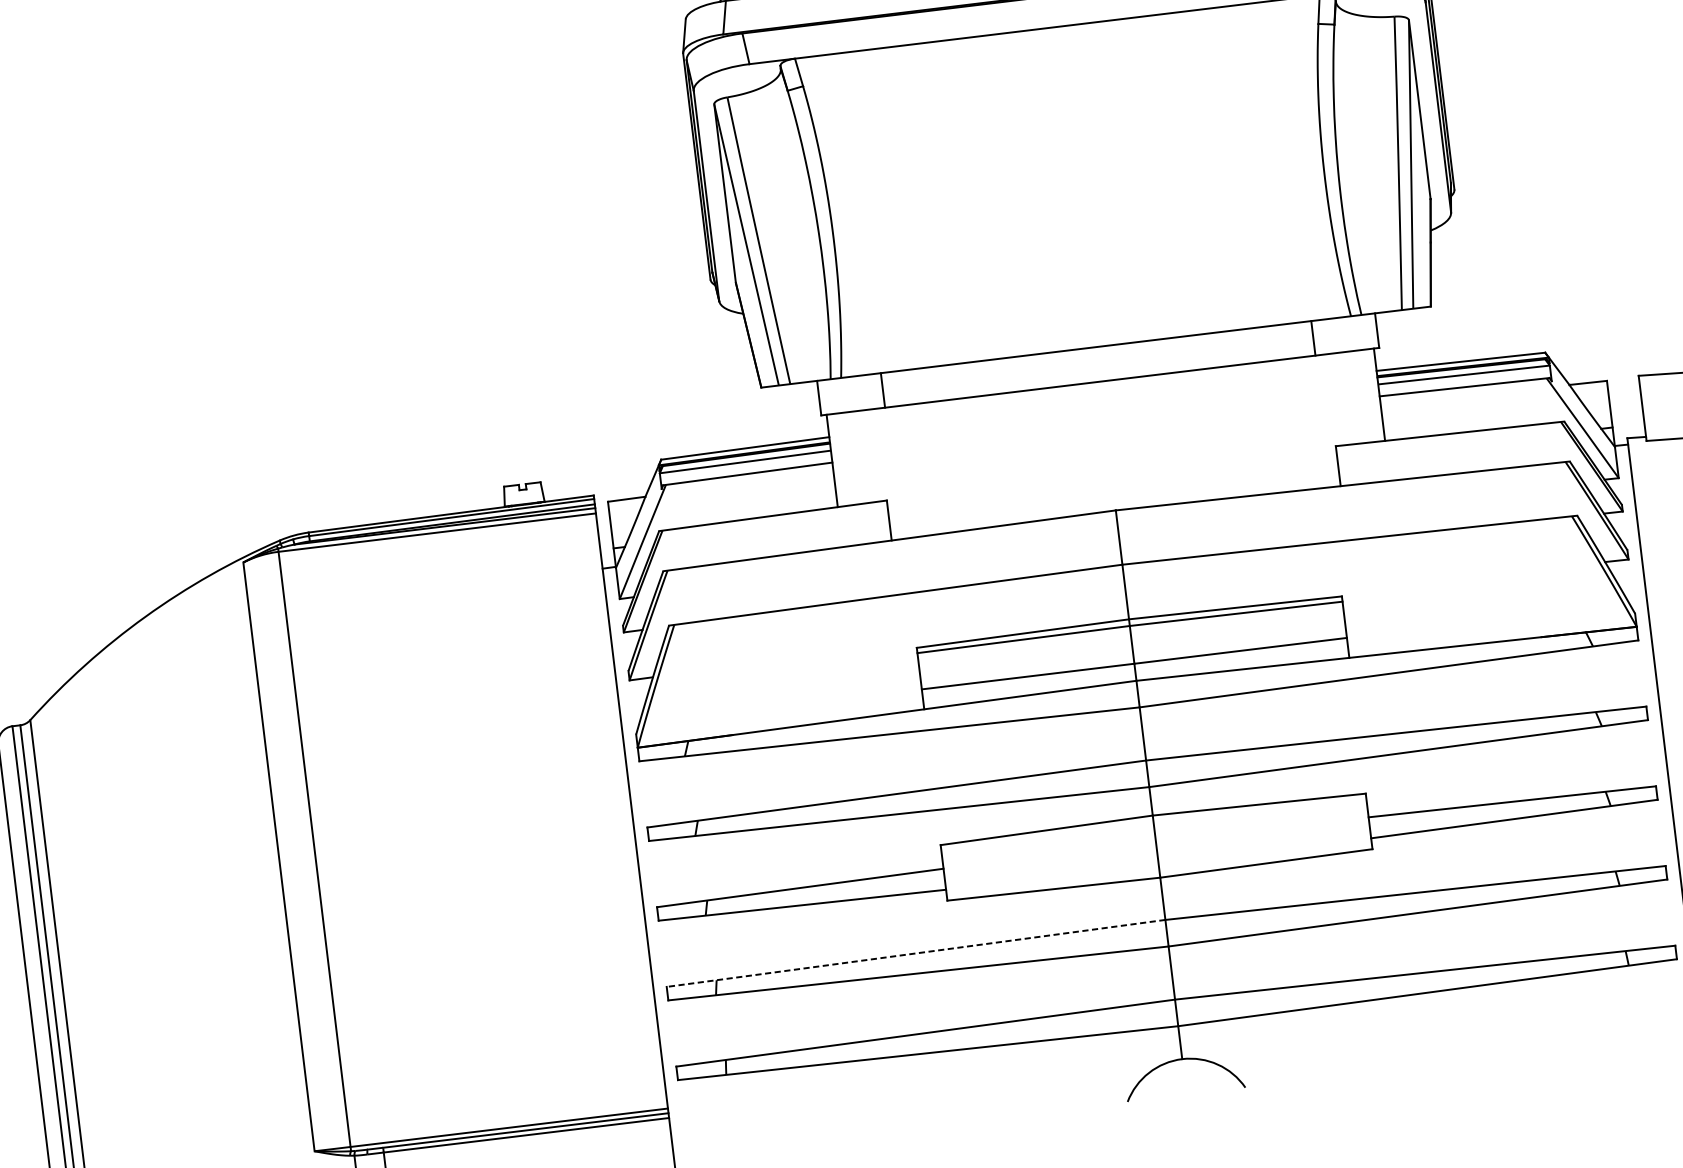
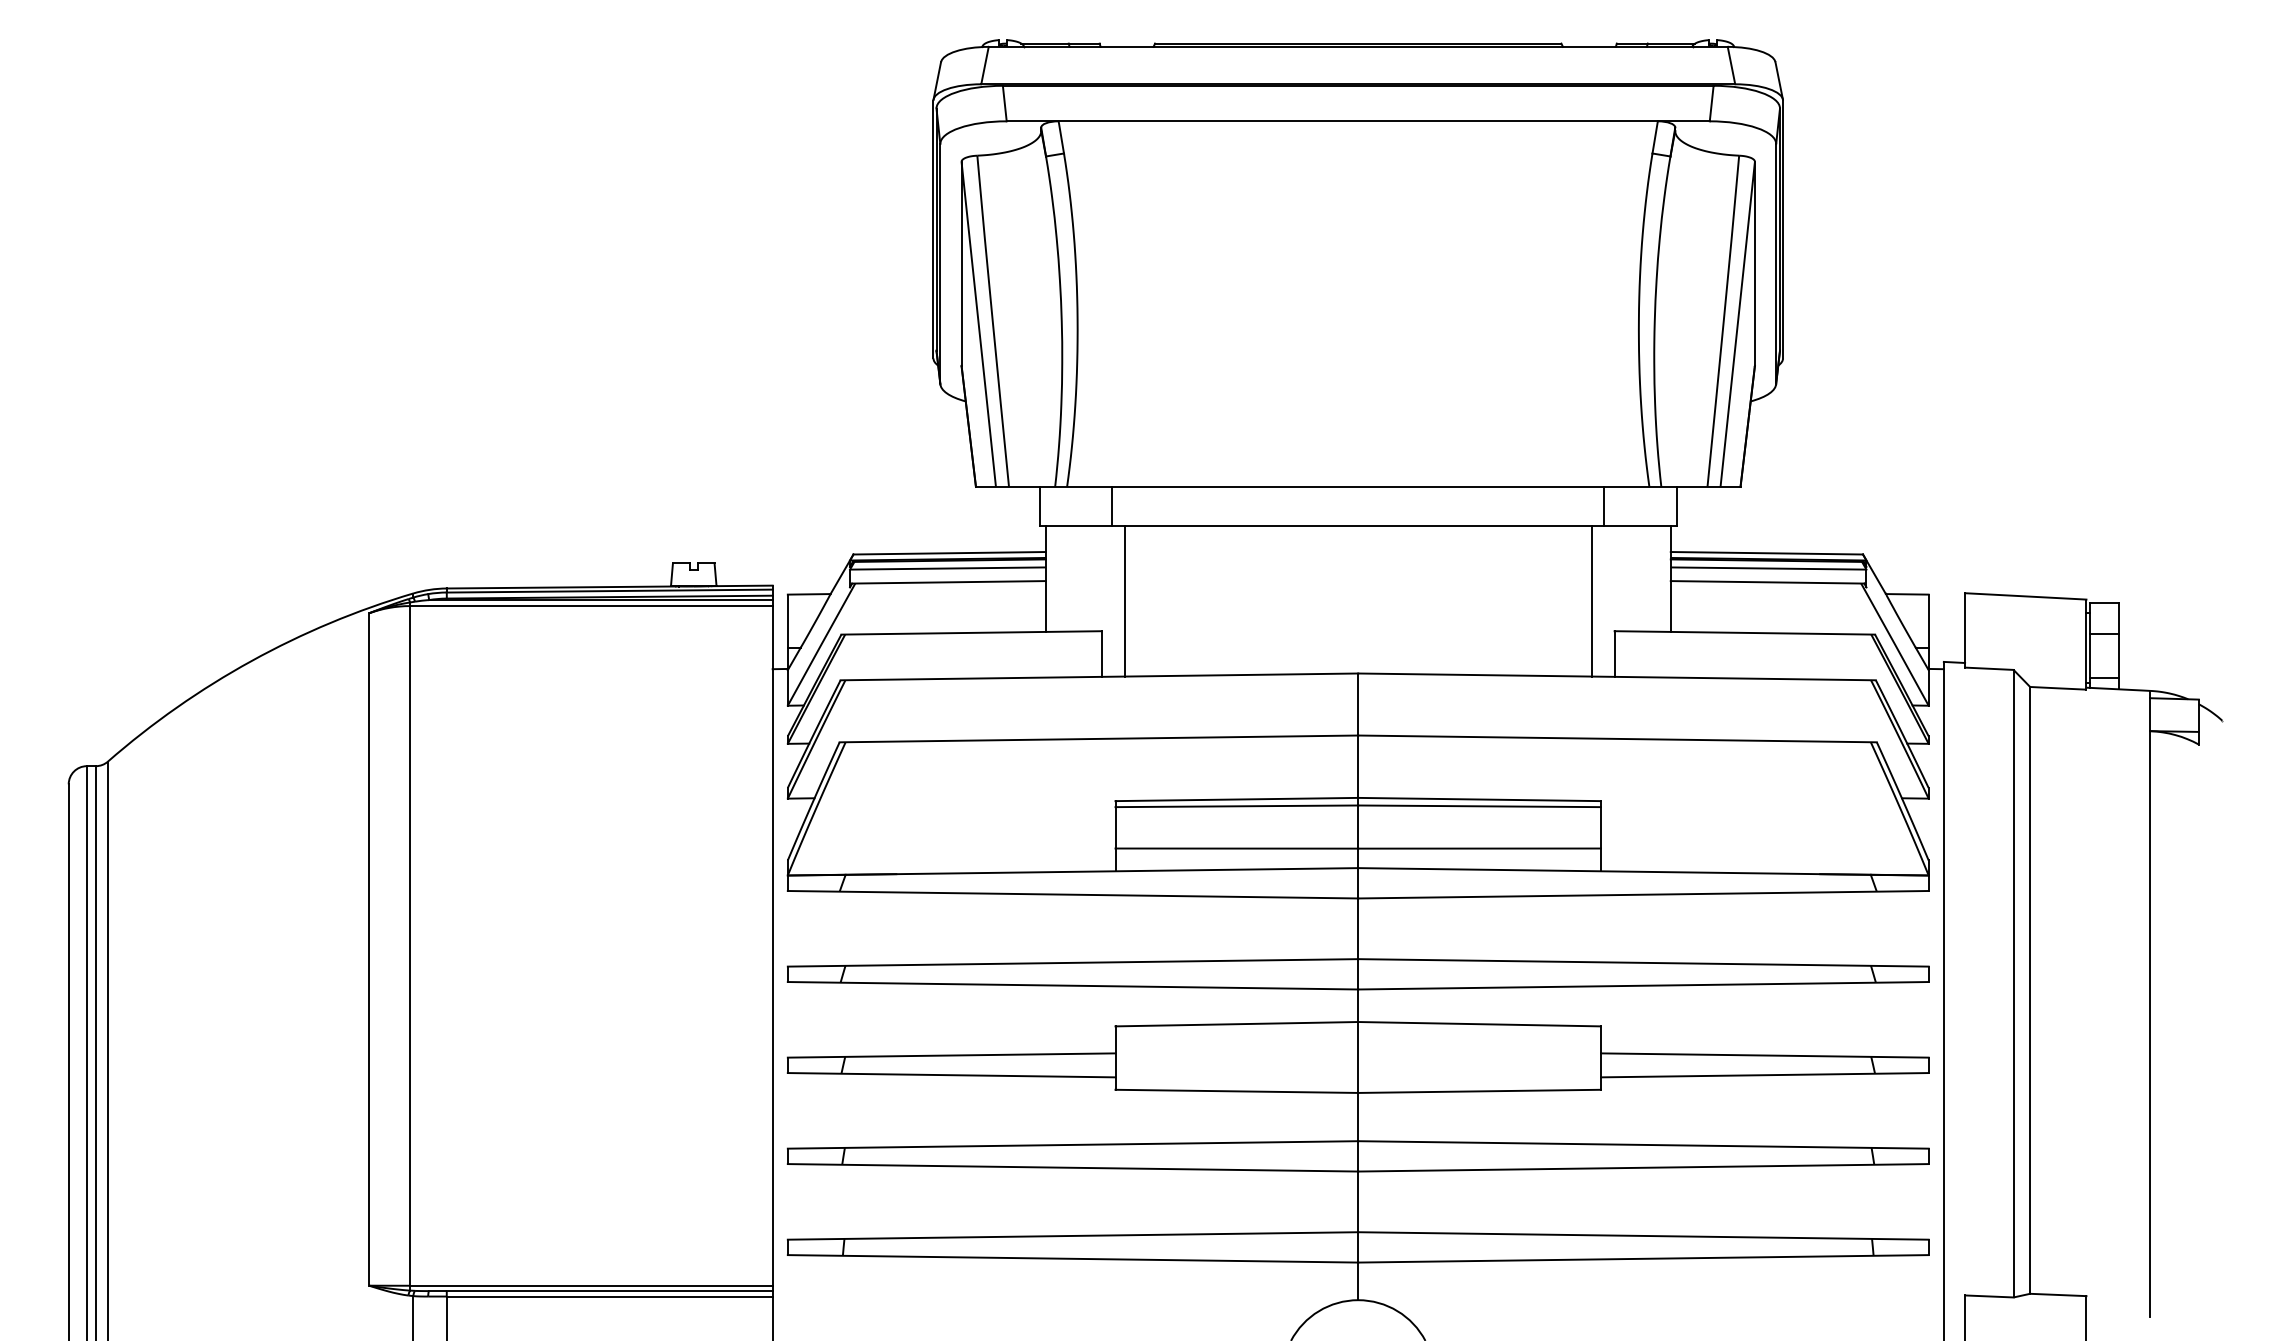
line: (1312, 422) -> (1591, 601), added
line: (903, 472) -> (1124, 601), added
line: (915, 953) -> (1072, 1144), dashed -> solid

